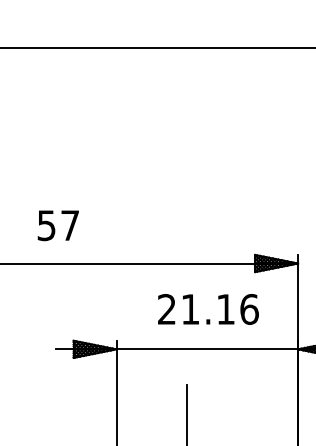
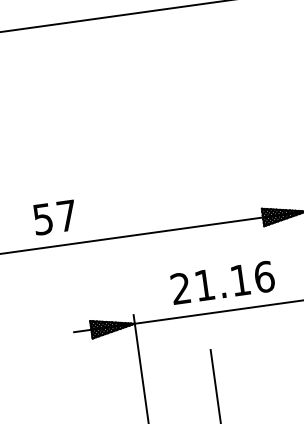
text: (57, 225) -> (54, 217), moved
text: (208, 309) -> (222, 282), moved

